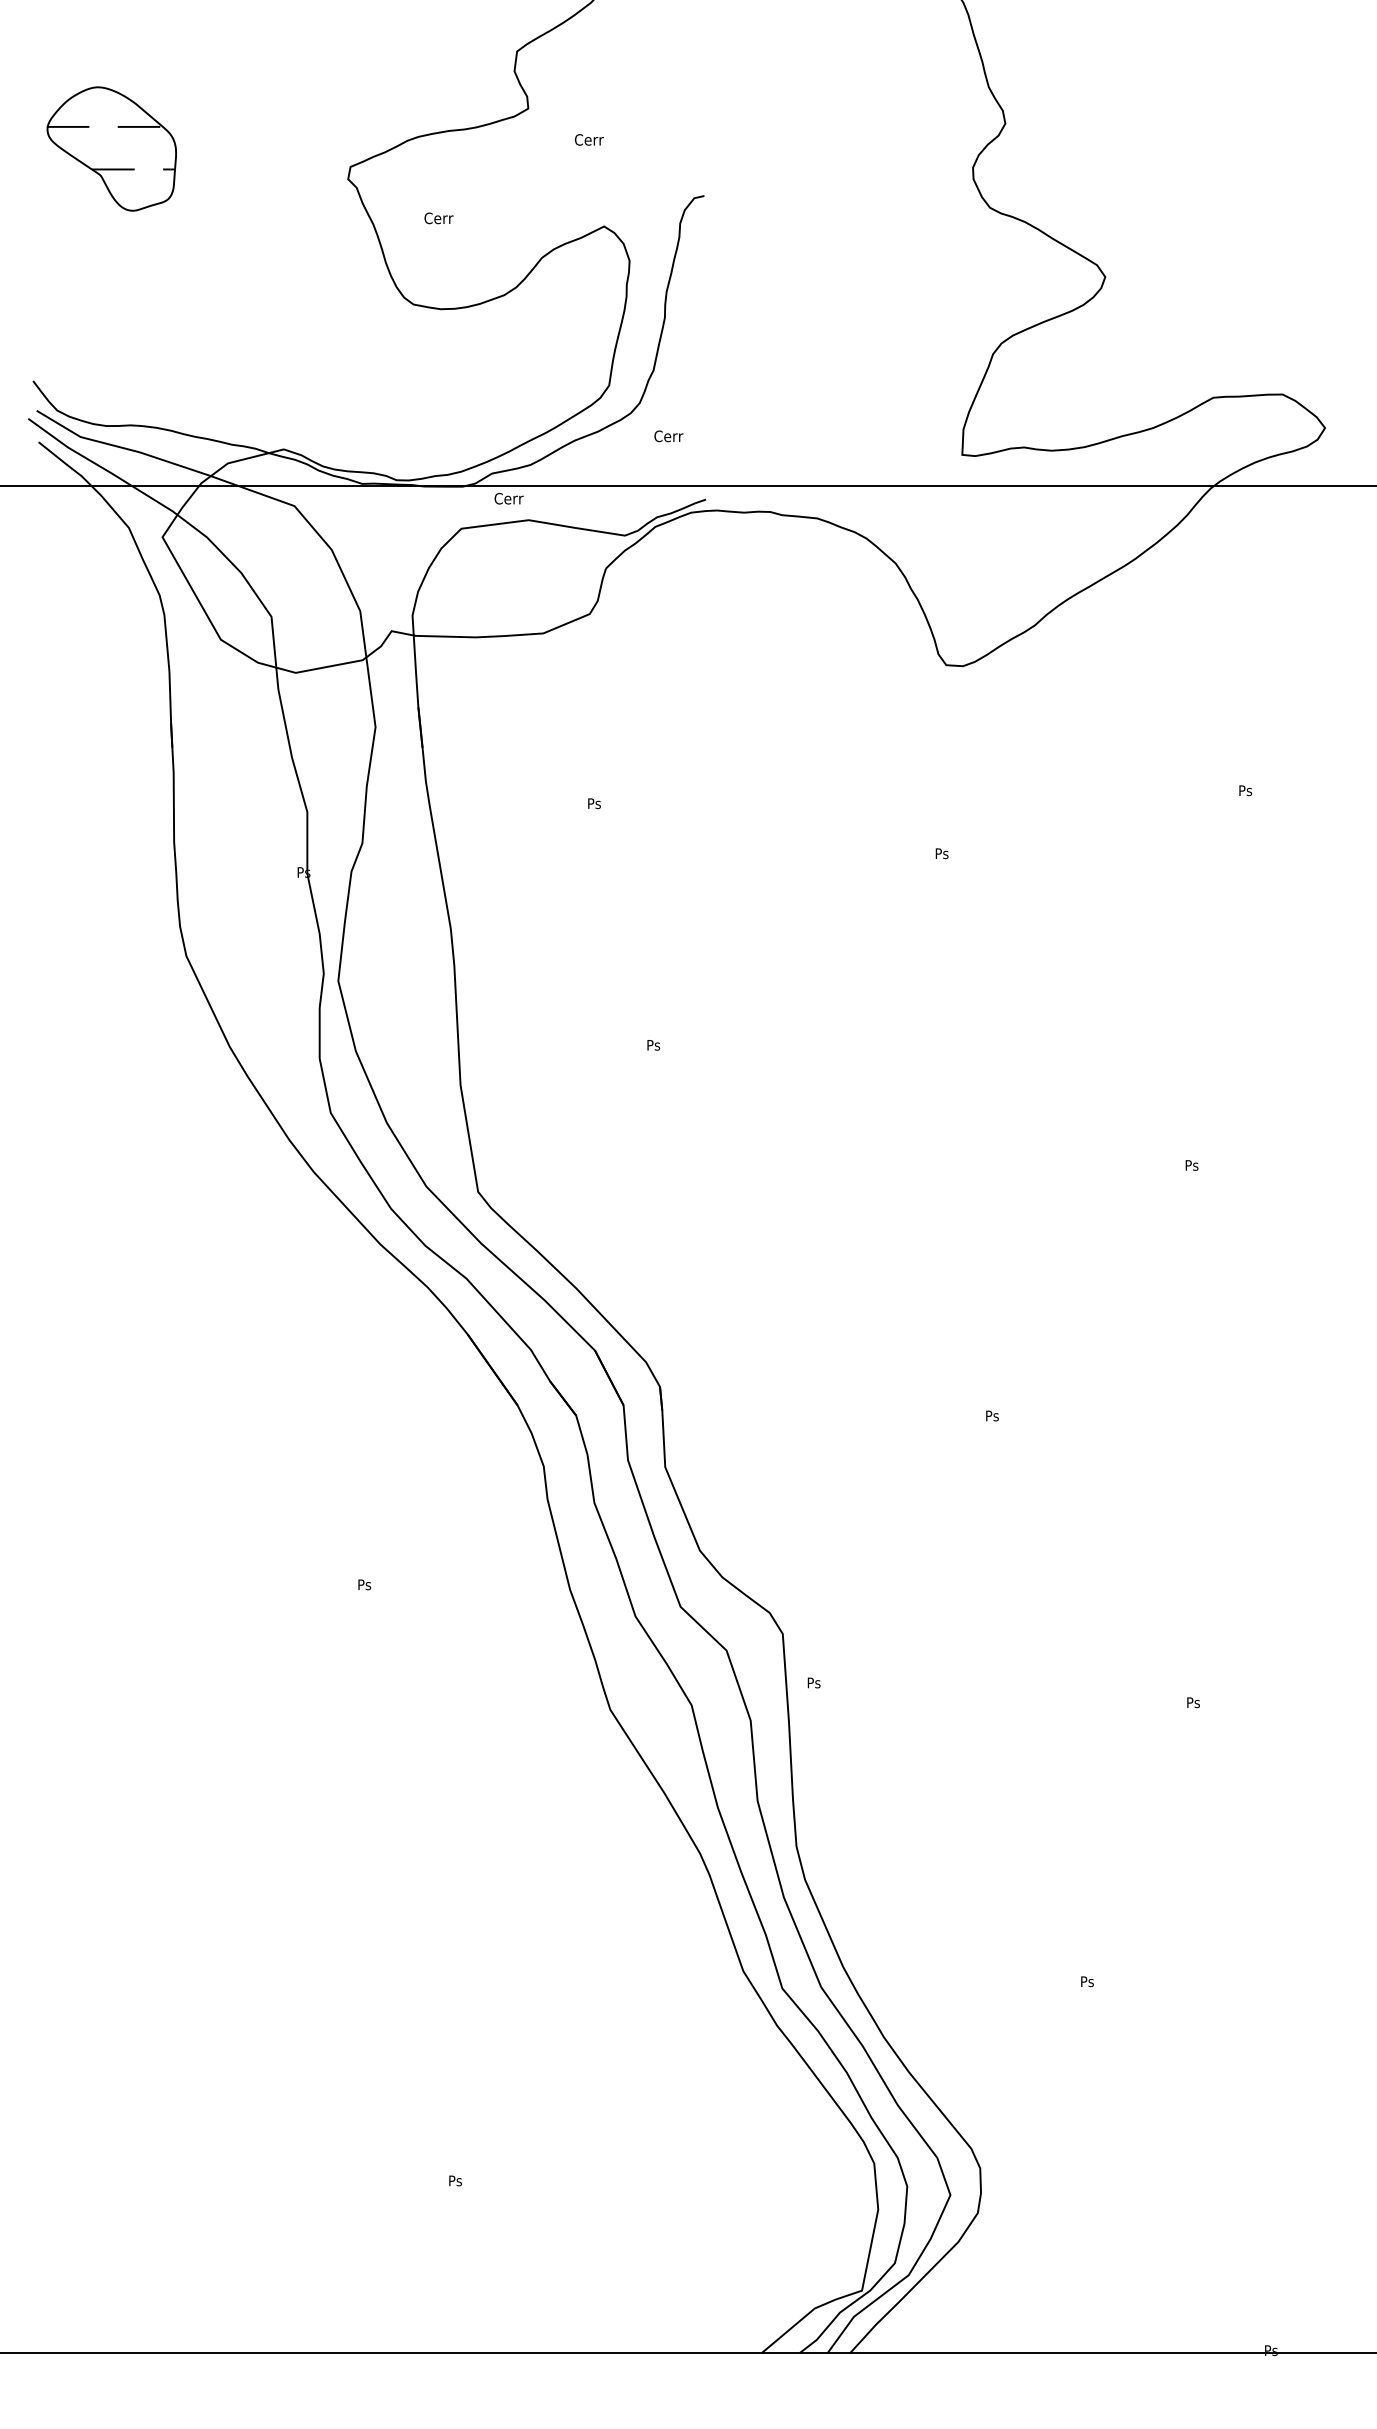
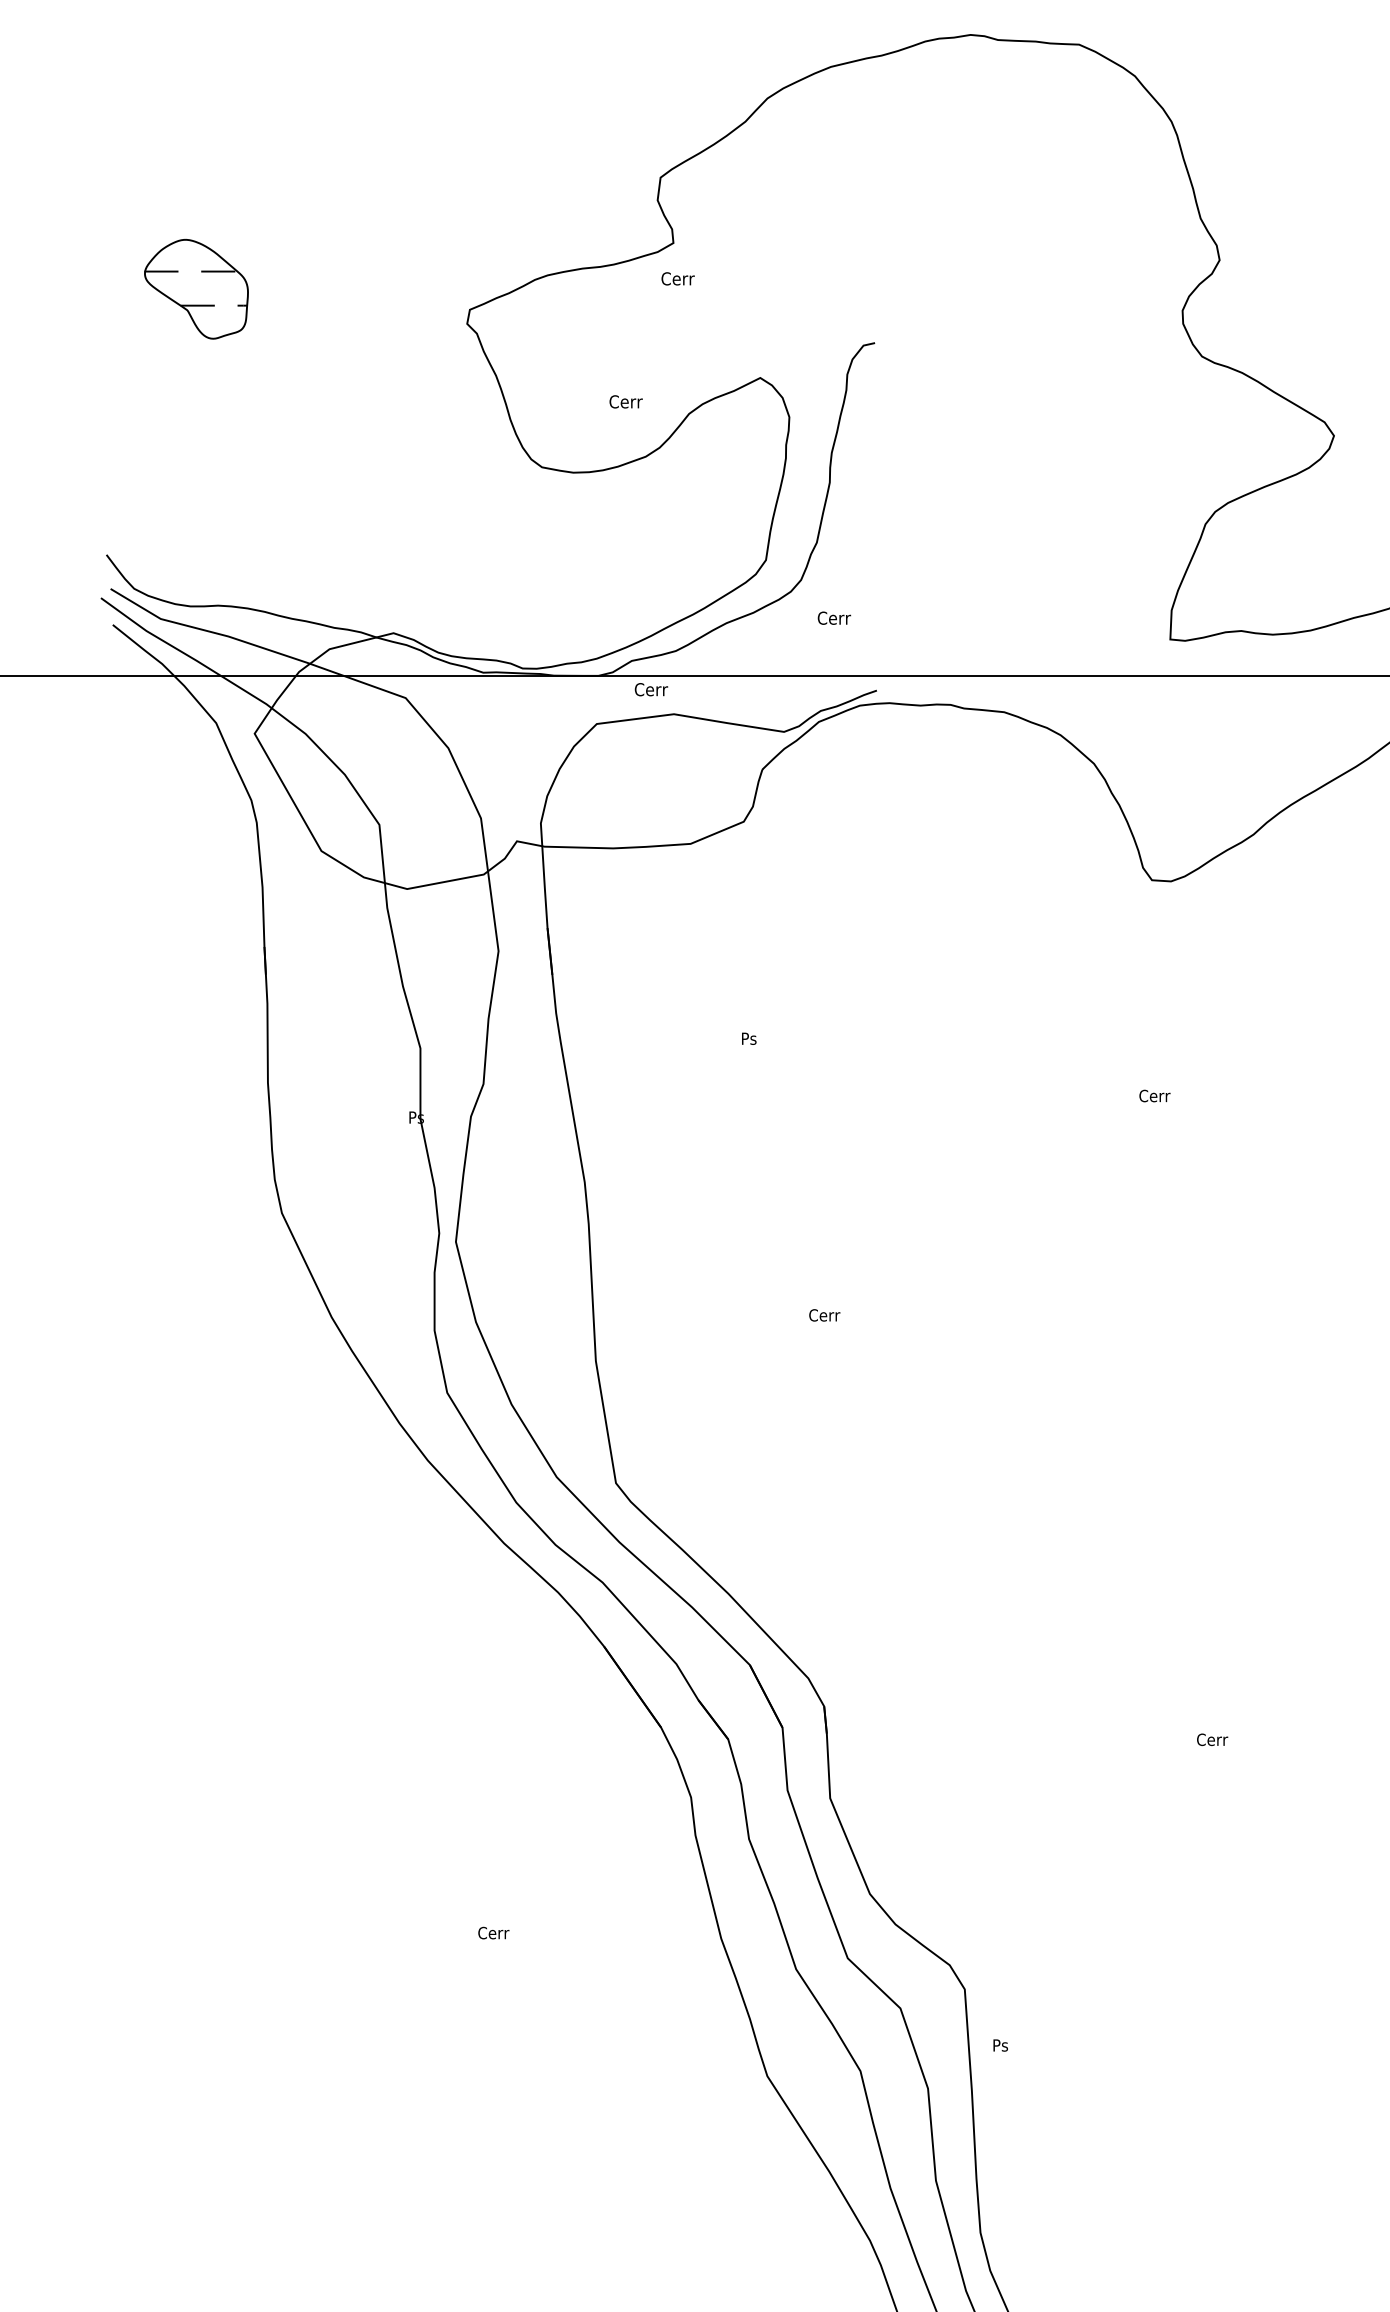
text: (589, 139) -> (678, 278), moved
part: (111, 148) -> (196, 288), size x0.7
text: (438, 218) -> (625, 402), moved
text: (948, 853) -> (1154, 1095), Ps -> Cerr
text: (660, 1044) -> (824, 1314), Ps -> Cerr
text: (998, 1415) -> (1211, 1739), Ps -> Cerr
text: (371, 1584) -> (493, 1932), Ps -> Cerr

